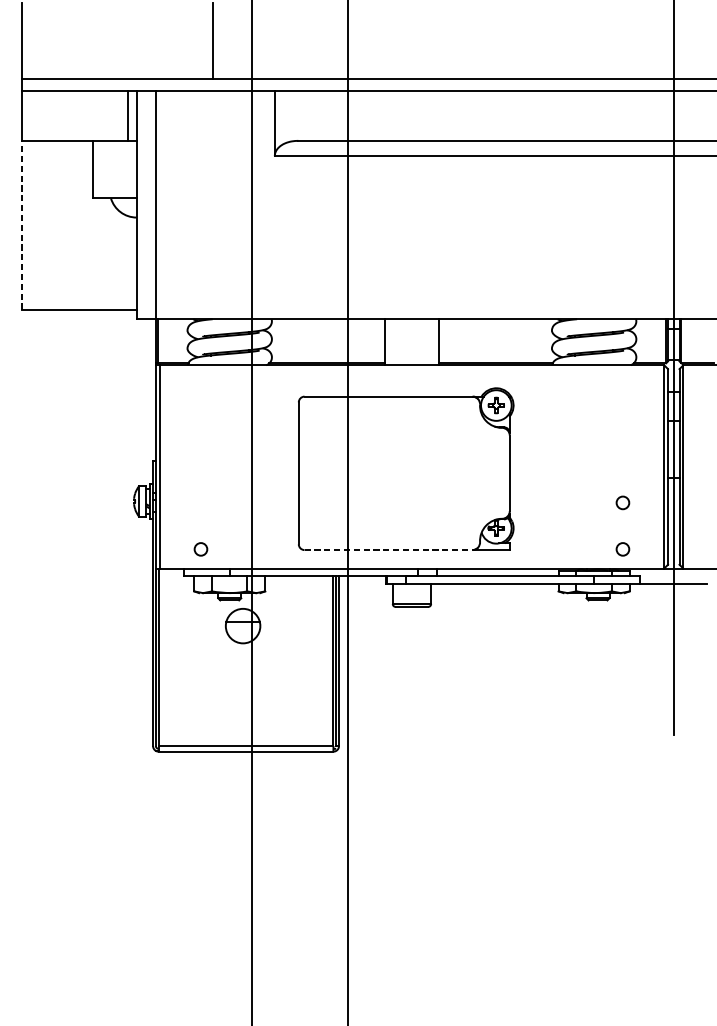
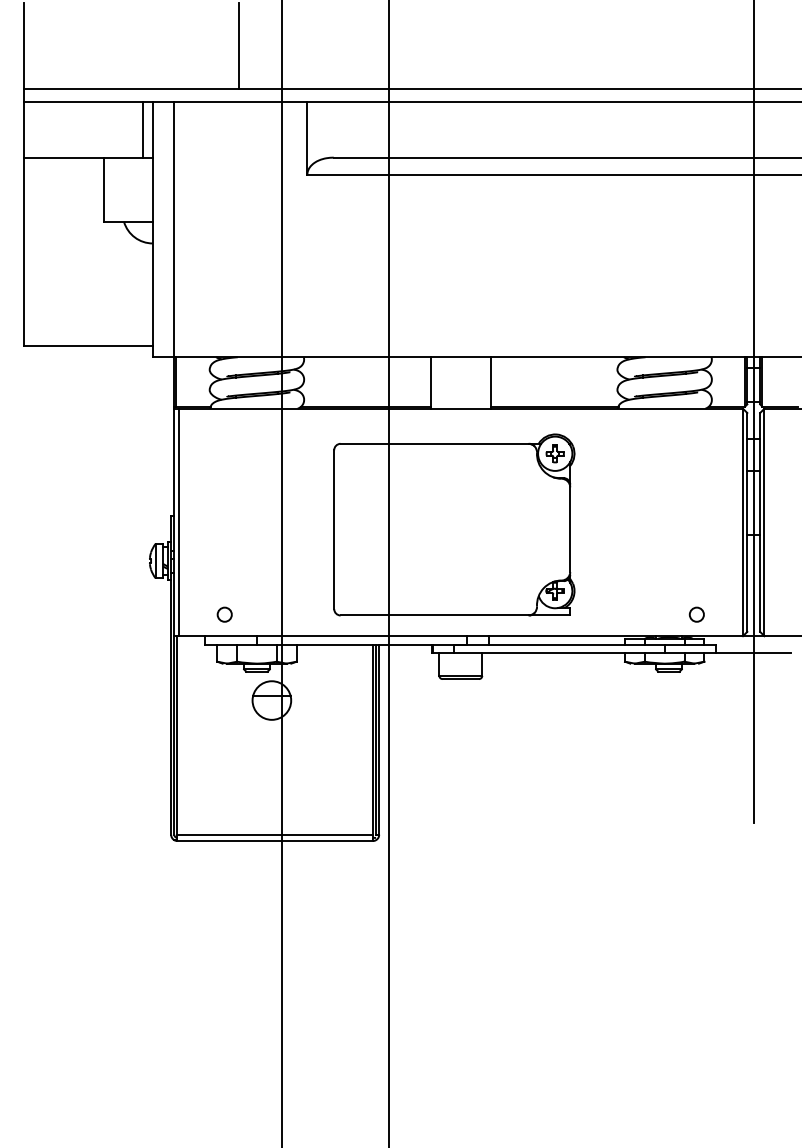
line: (21, 224) -> (24, 251), dashed -> solid
circle: (622, 502) -> (696, 562), removed
line: (388, 550) -> (434, 615), dashed -> solid

